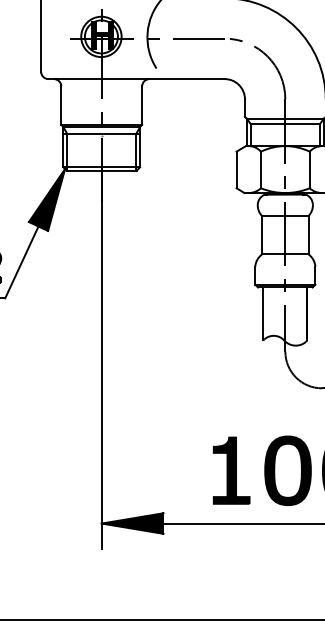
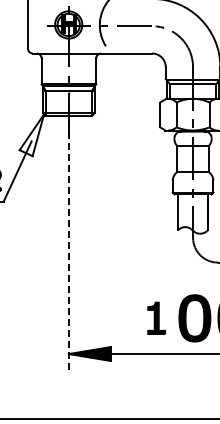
fill: (46, 200) -> (31, 135), removed
line: (101, 355) -> (68, 240), solid -> dashed
part: (231, 471) -> (156, 318), size x0.7

